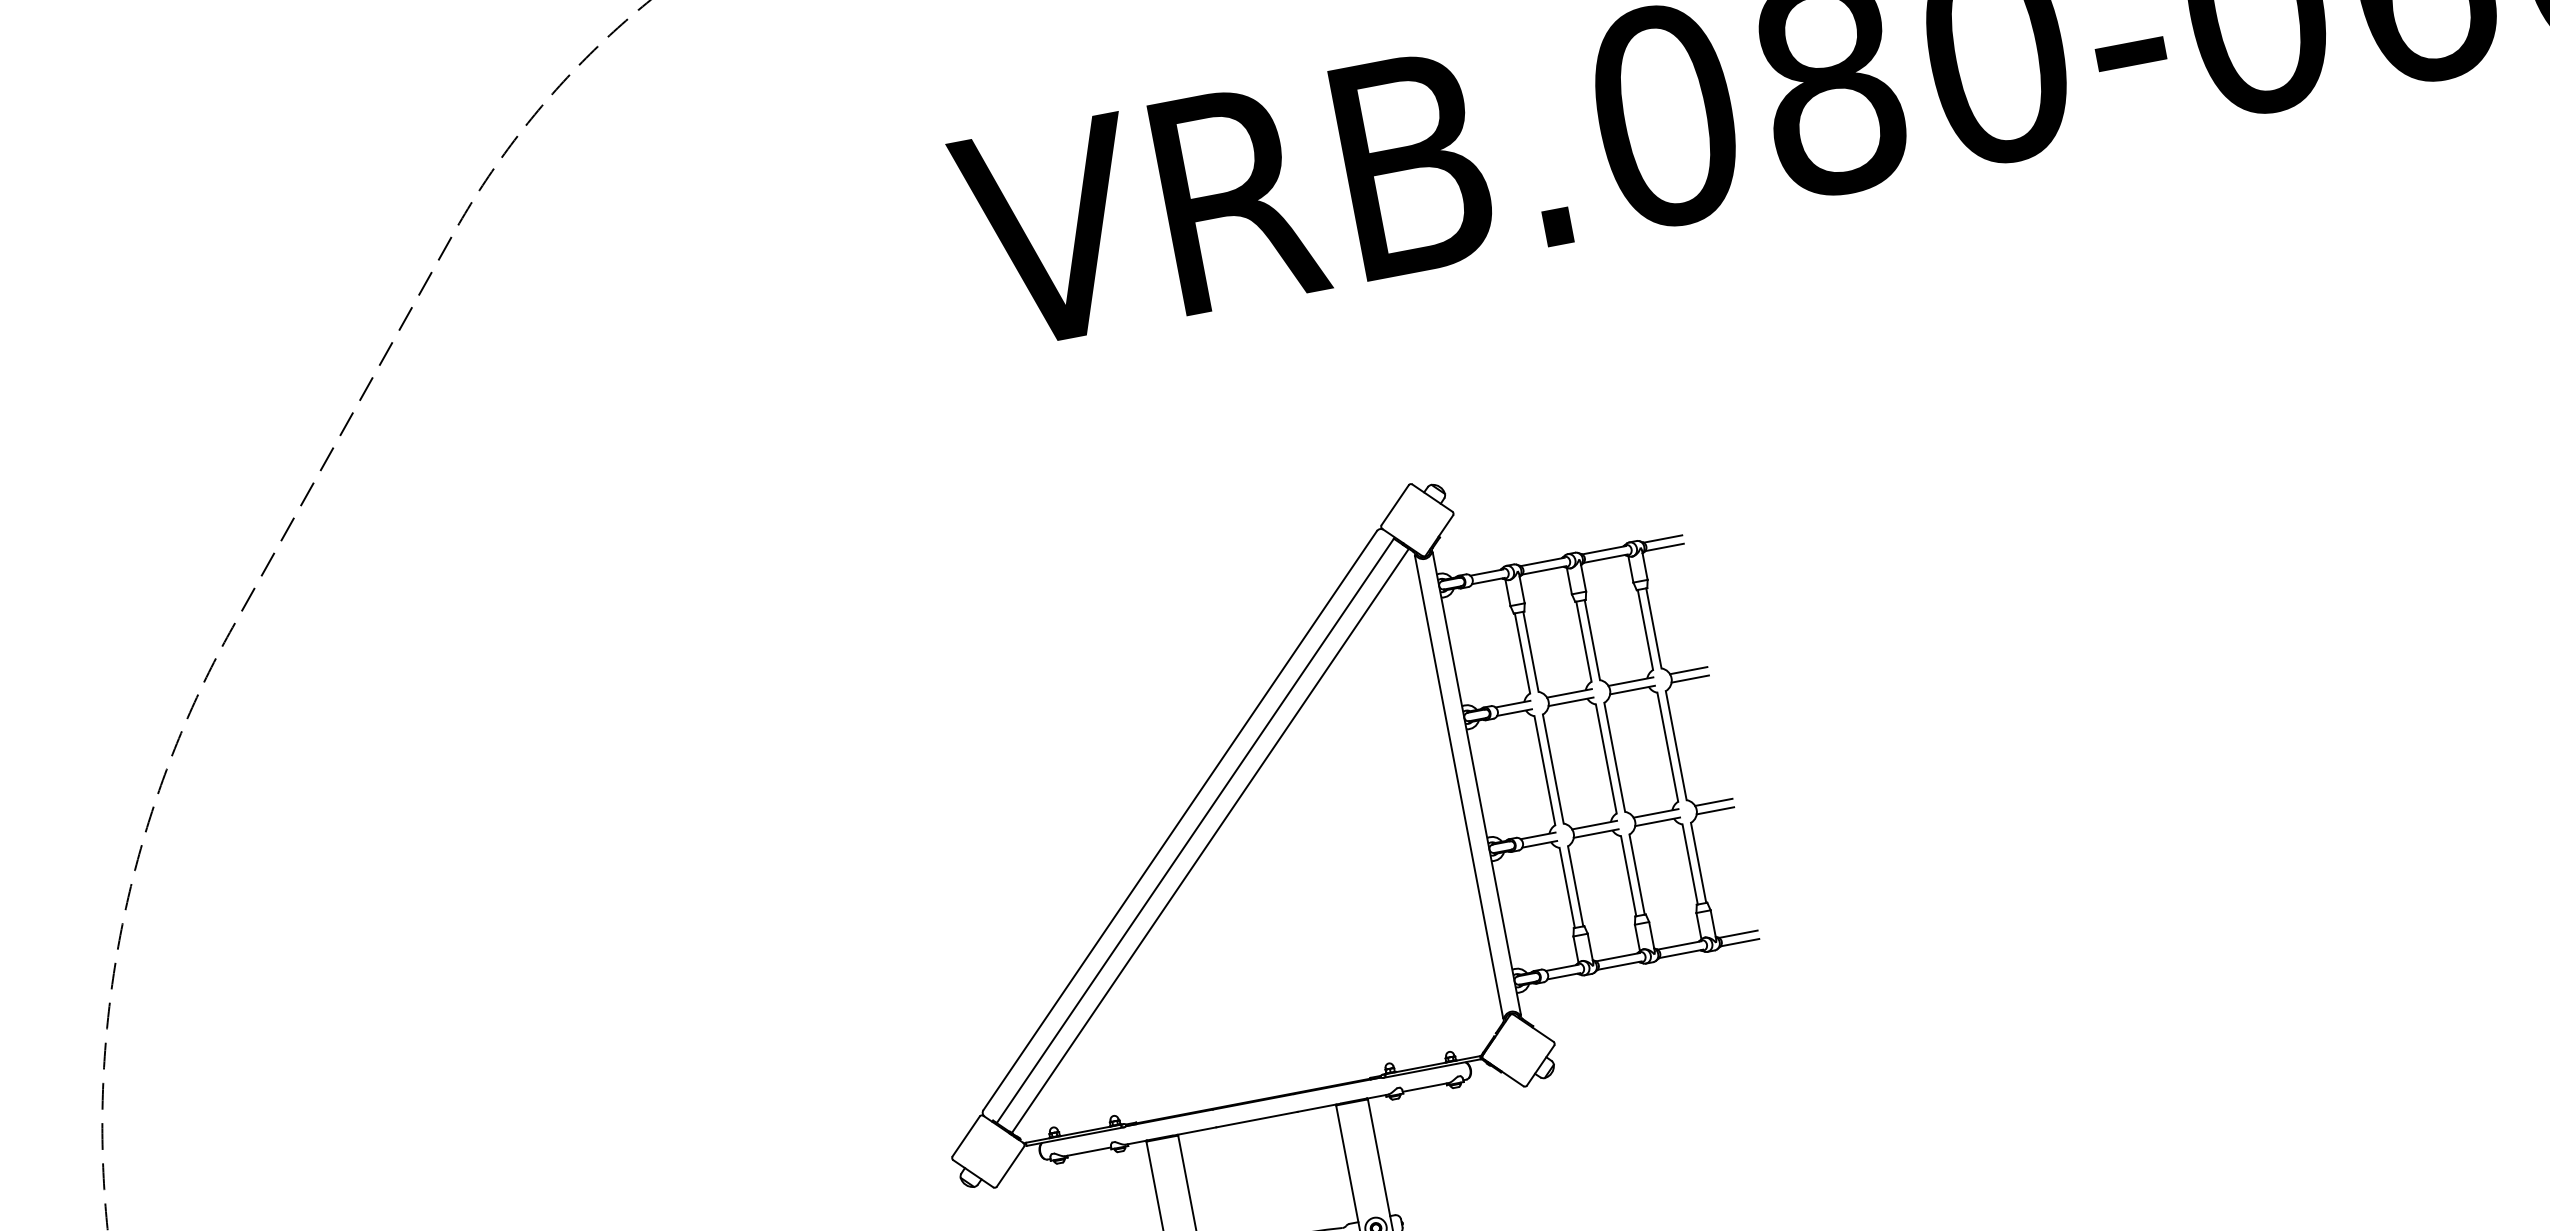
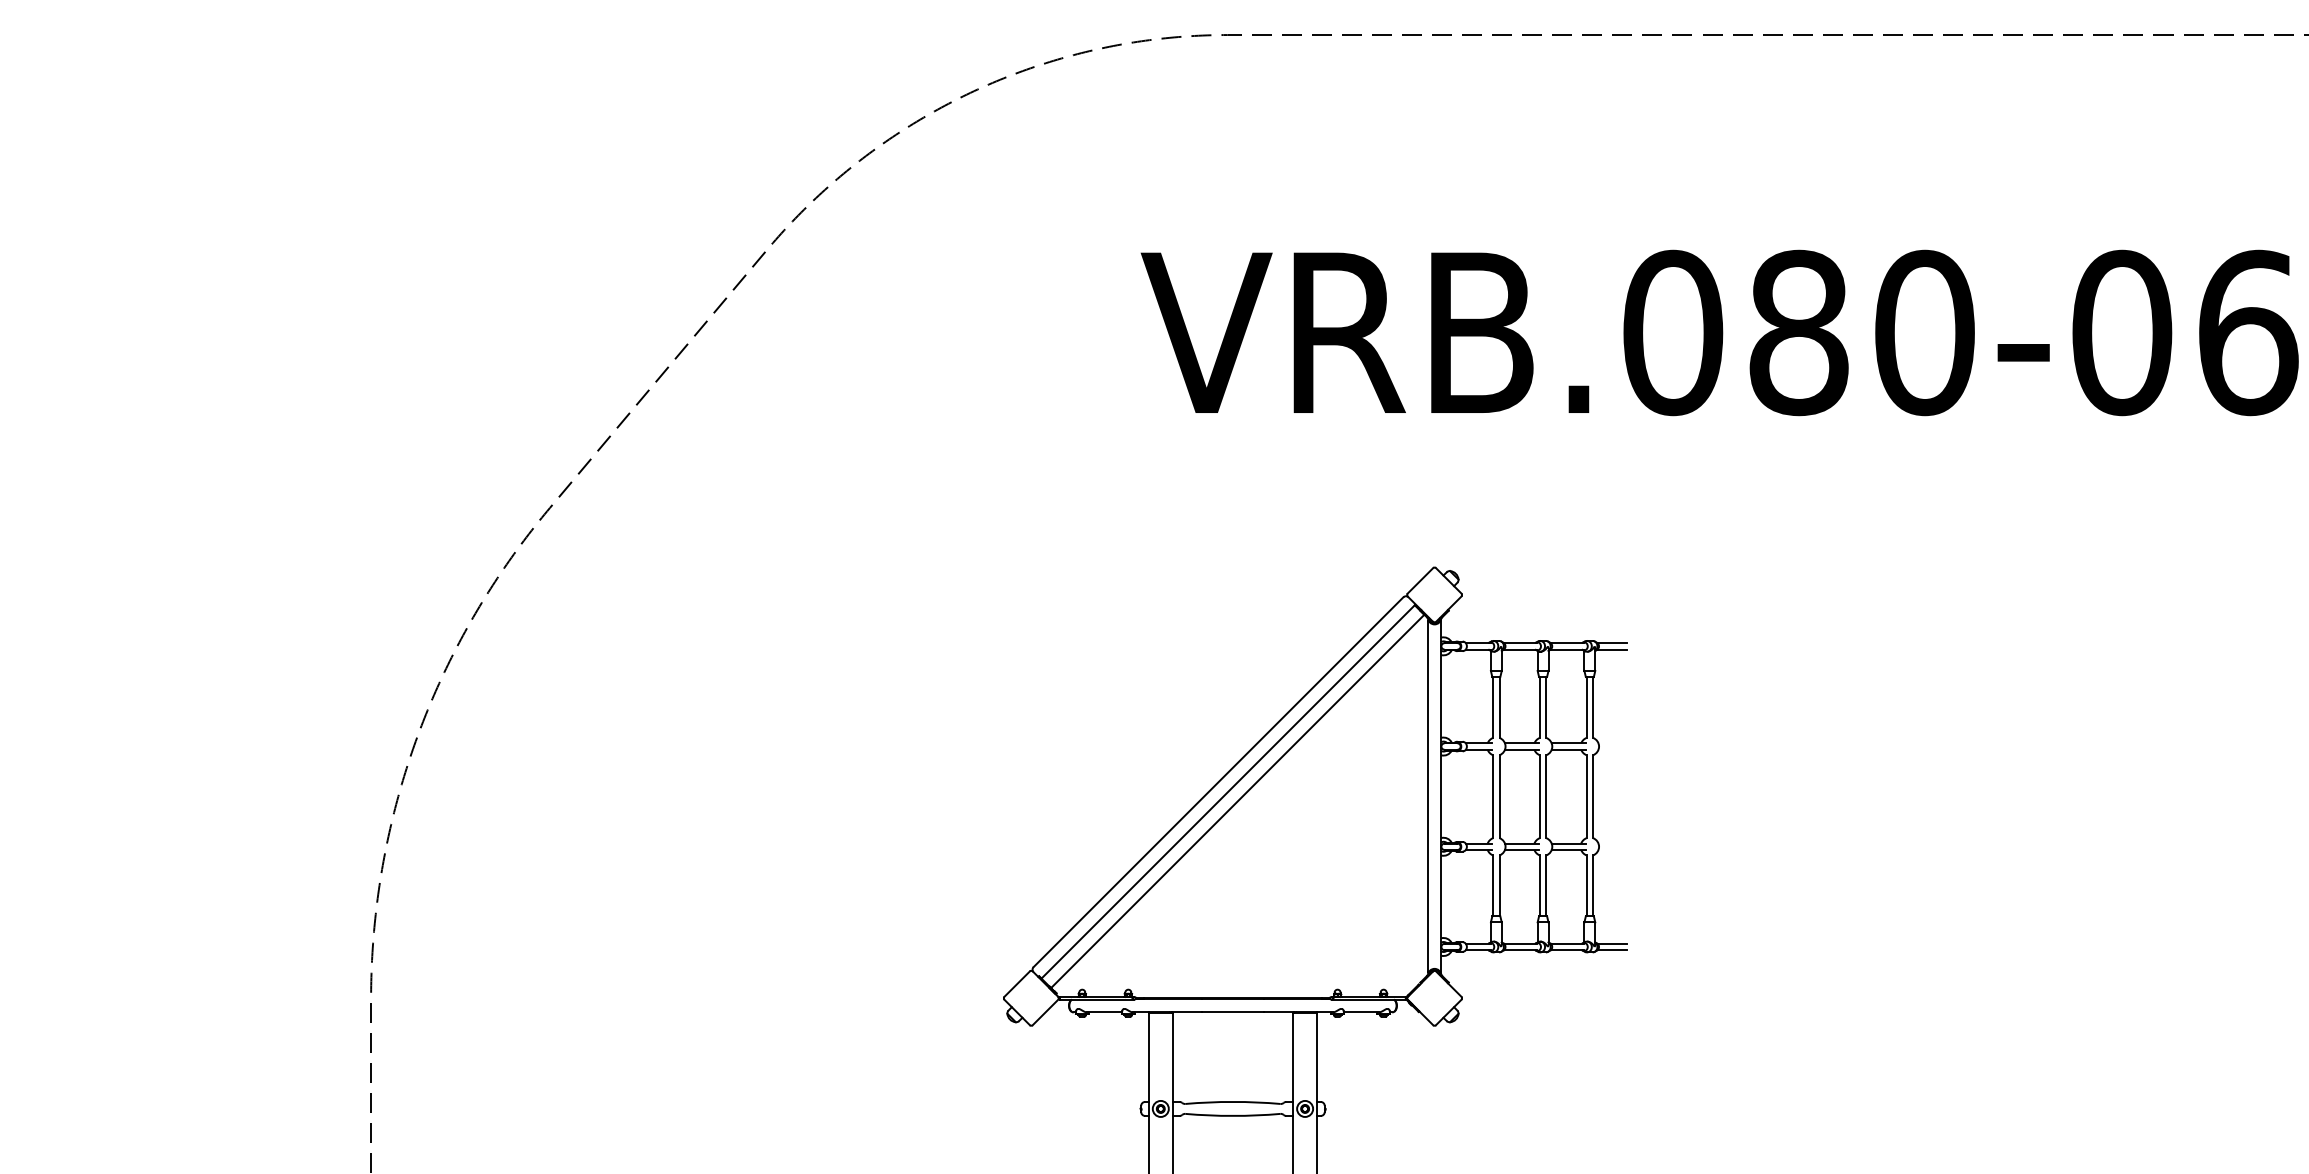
line: (1688, 670) -> (1612, 743), removed
line: (1689, 678) -> (1612, 749), removed
line: (1713, 802) -> (1612, 843), removed
line: (1715, 810) -> (1612, 849), removed

